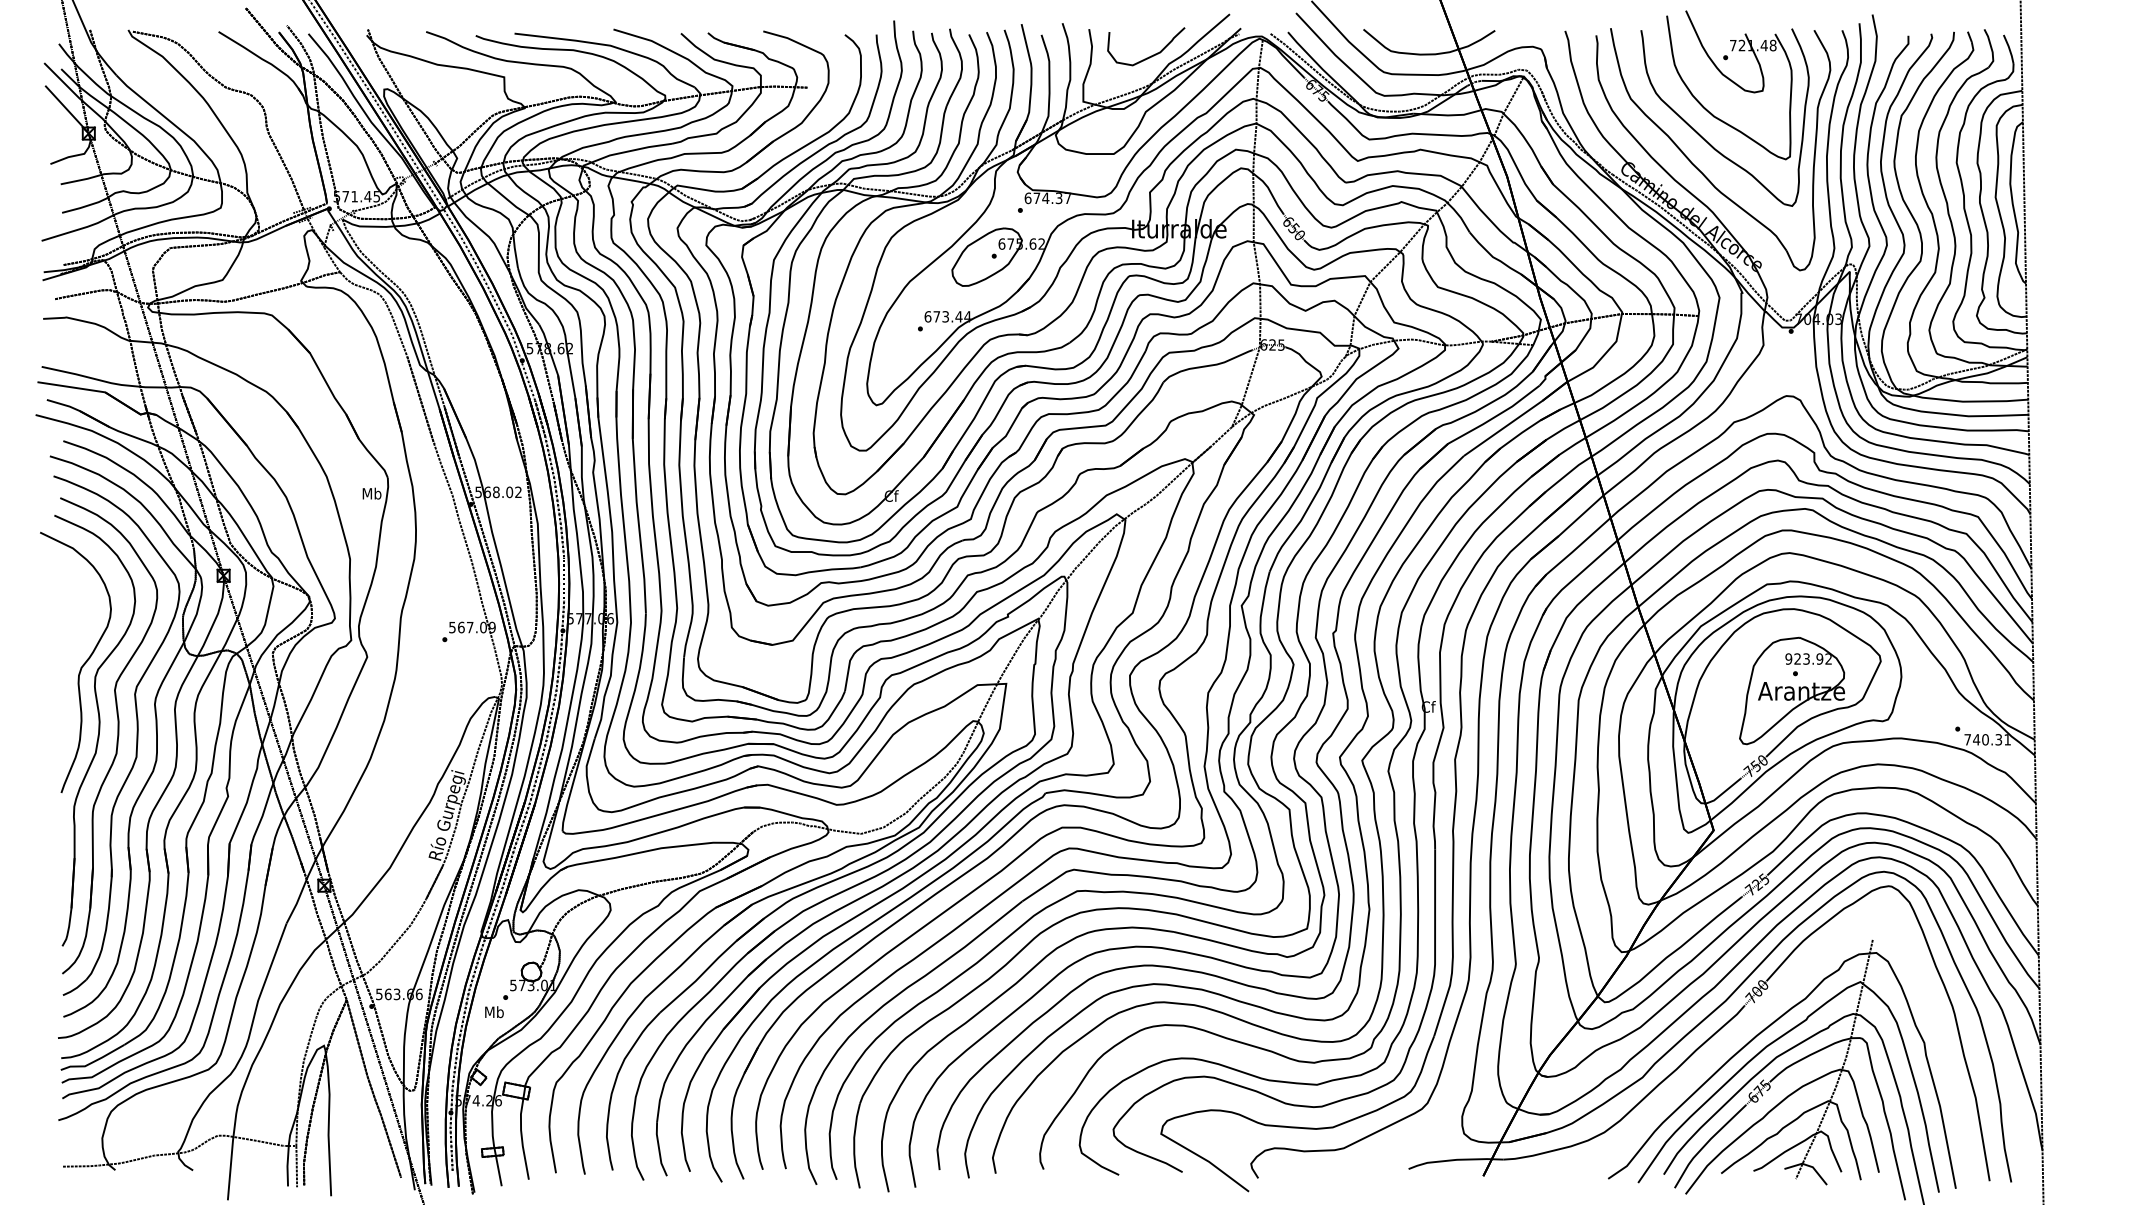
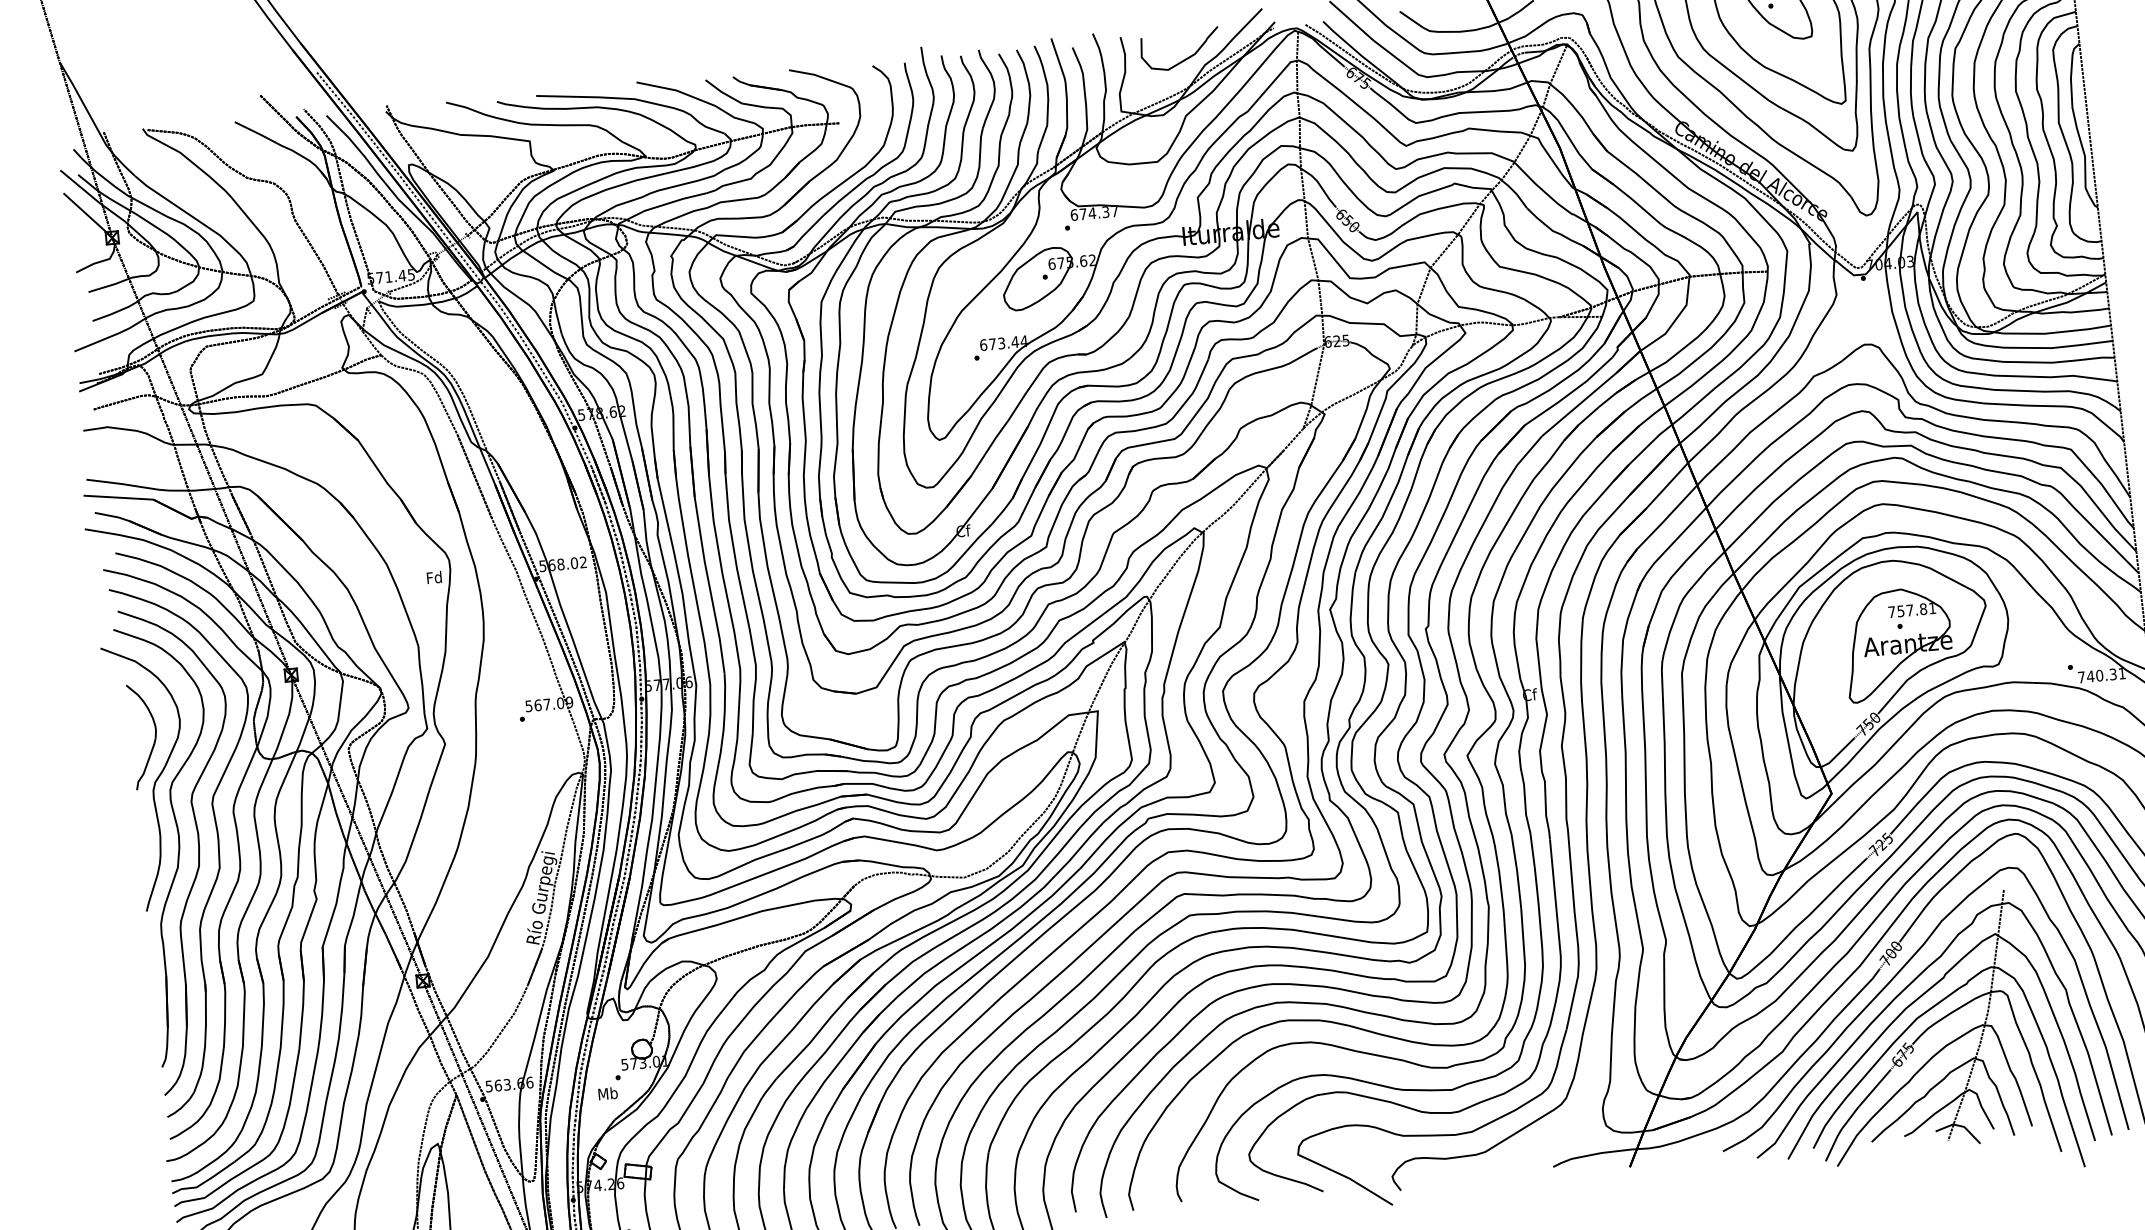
text: (371, 493) -> (433, 577), Mb -> Fd
part: (84, 625) -> (154, 738), added
text: (1808, 658) -> (1911, 609), 923.92 -> 757.81
curve: (1749, 1024) -> (1886, 987), added

